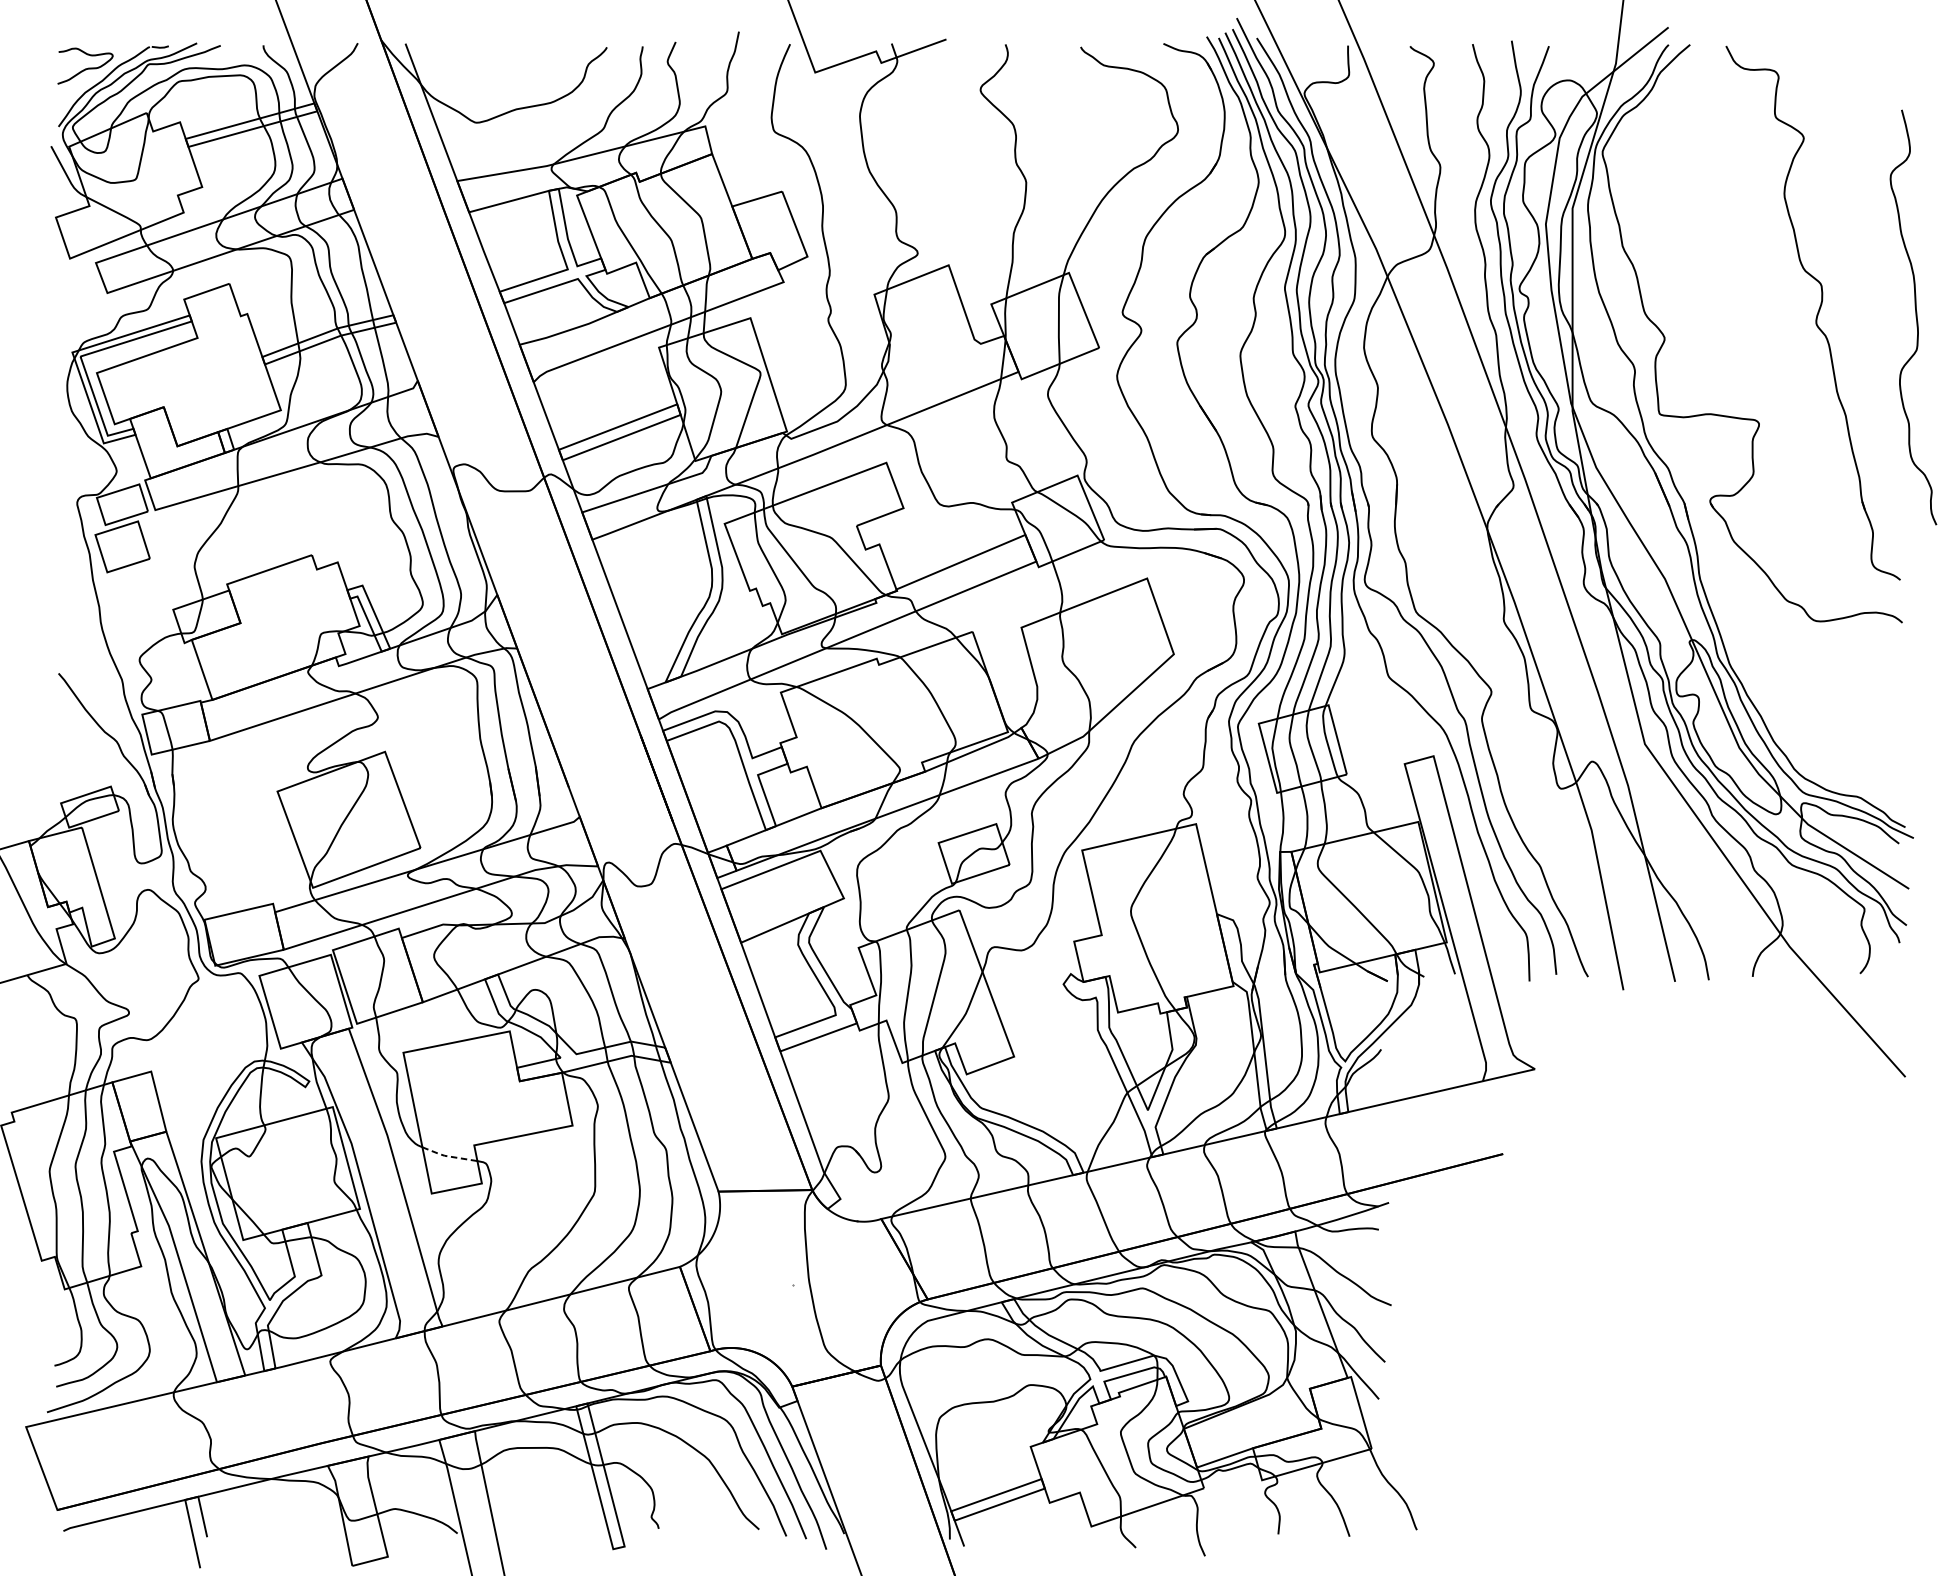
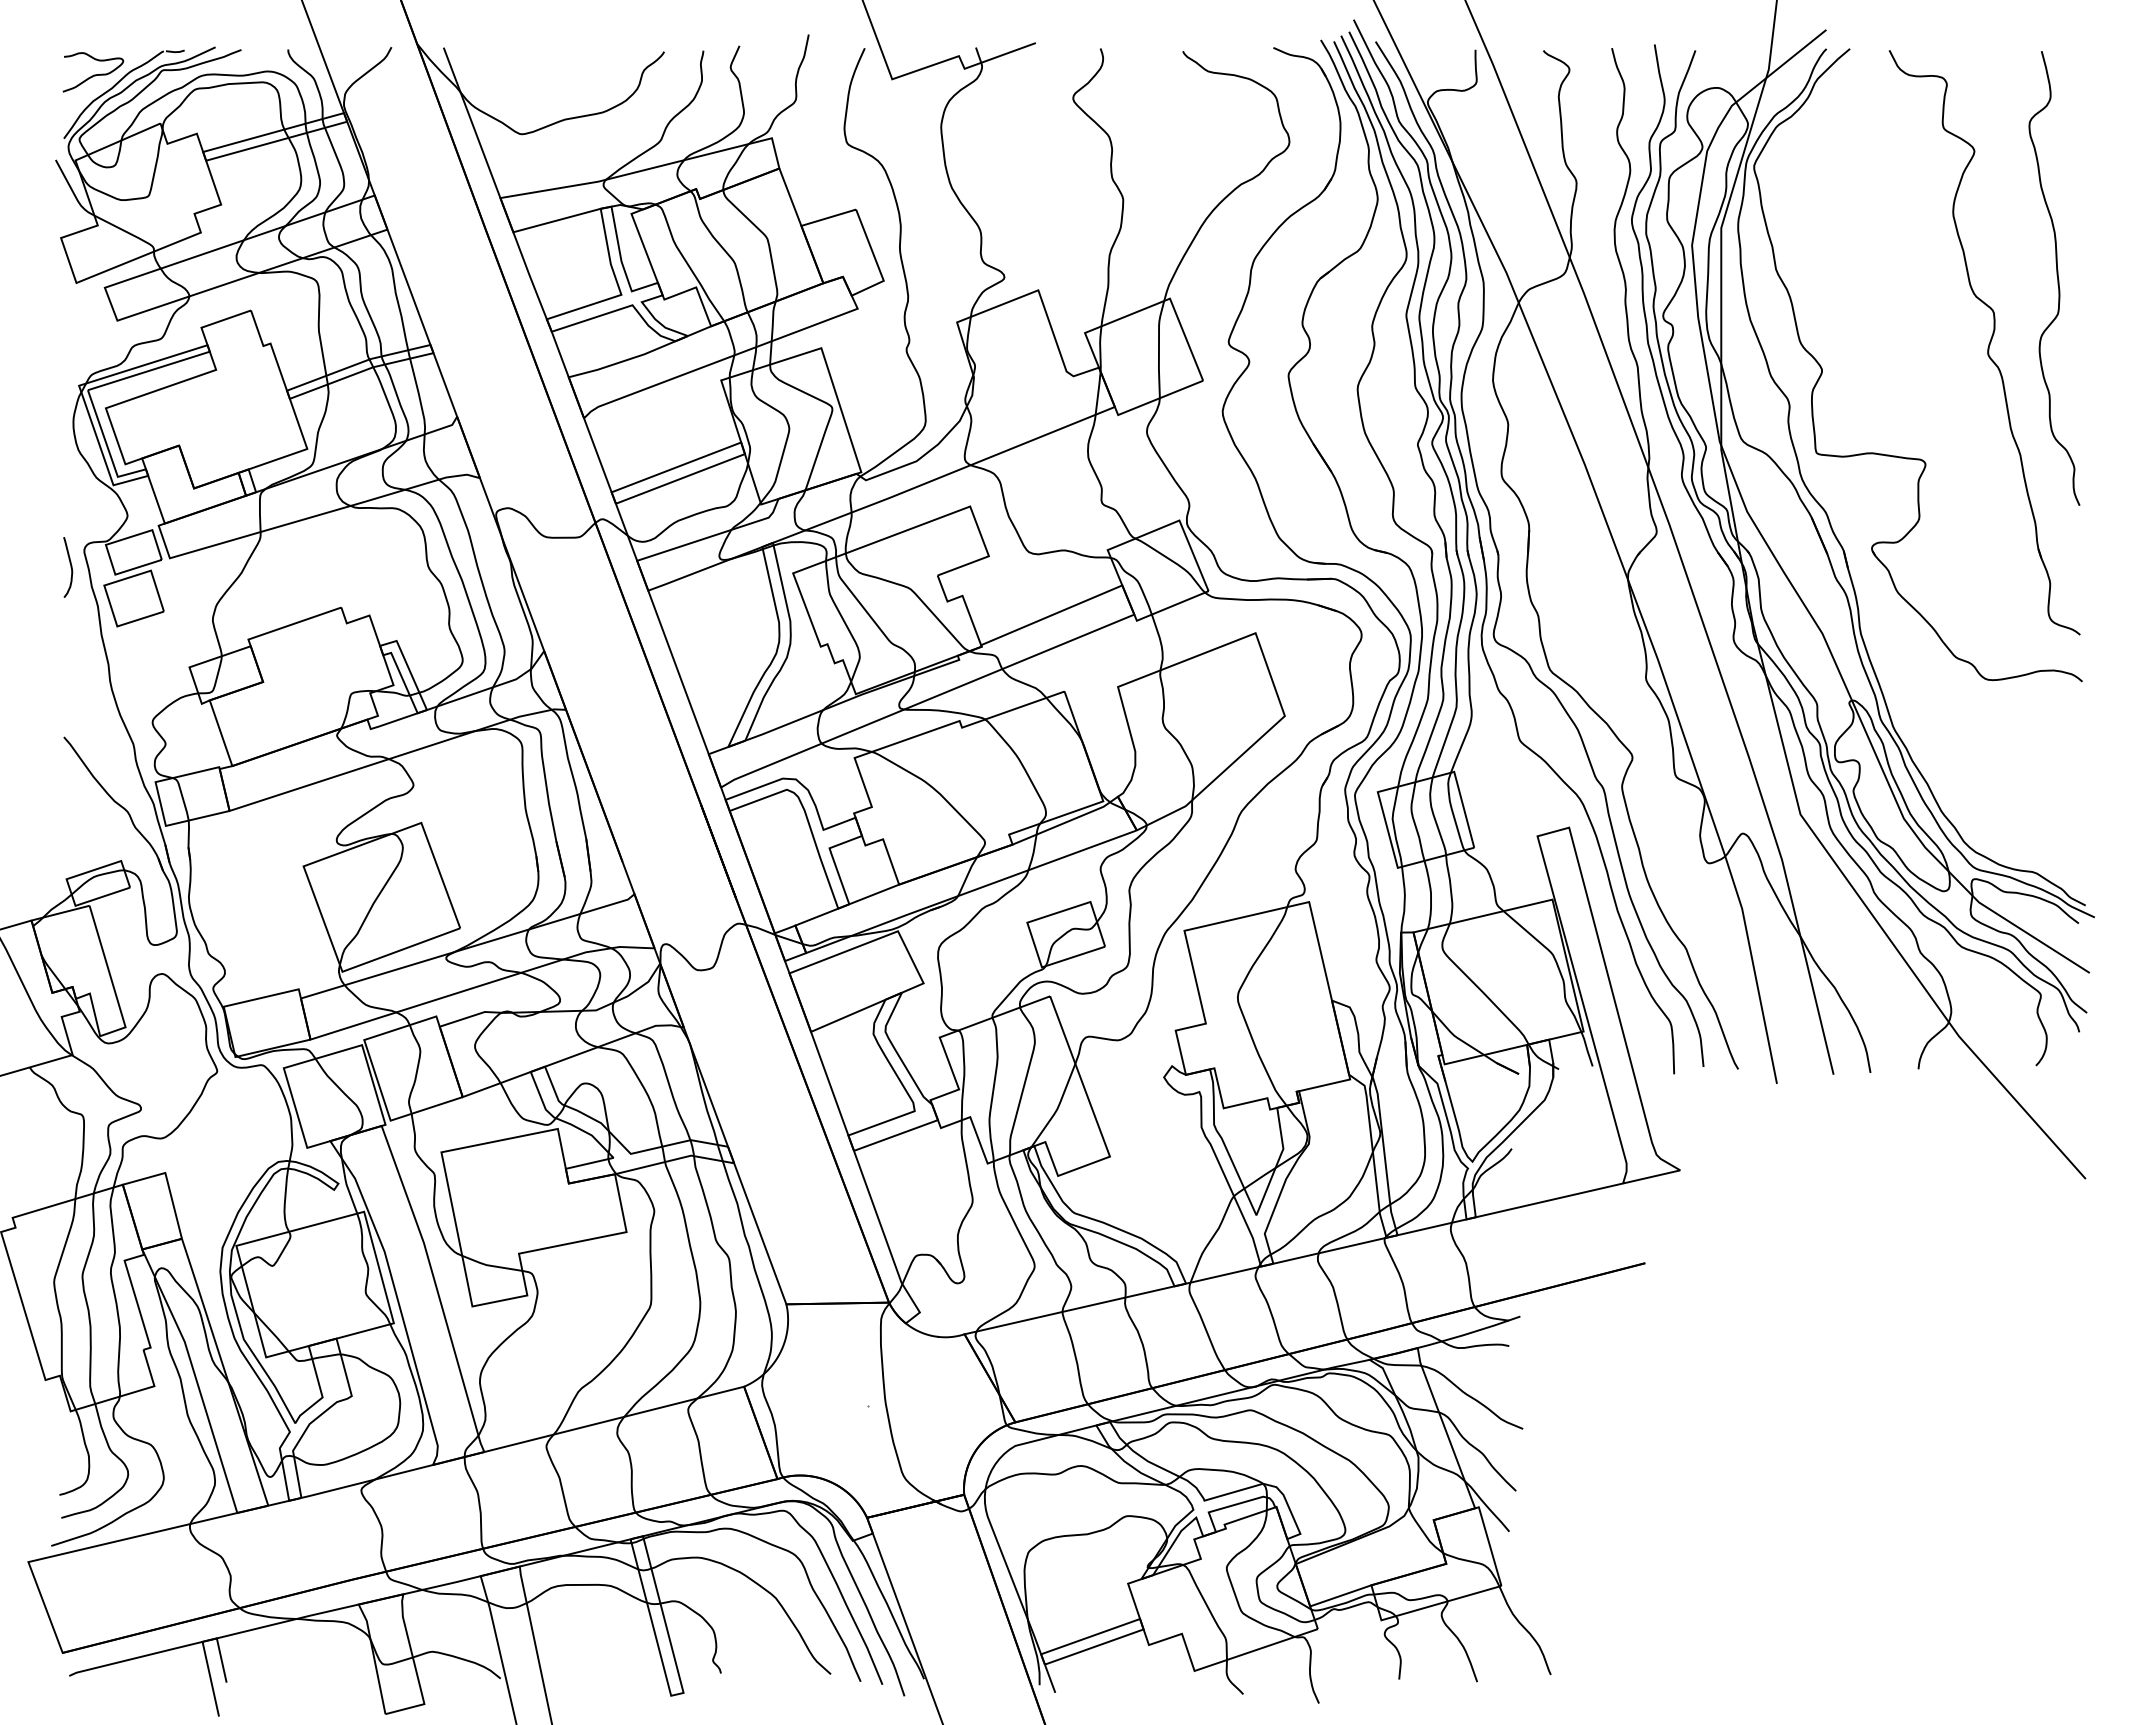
curve: (1916, 317) -> (2057, 278), moved
curve: (64, 518) -> (70, 567), added
line: (448, 1156) -> (490, 1265), dashed -> solid

